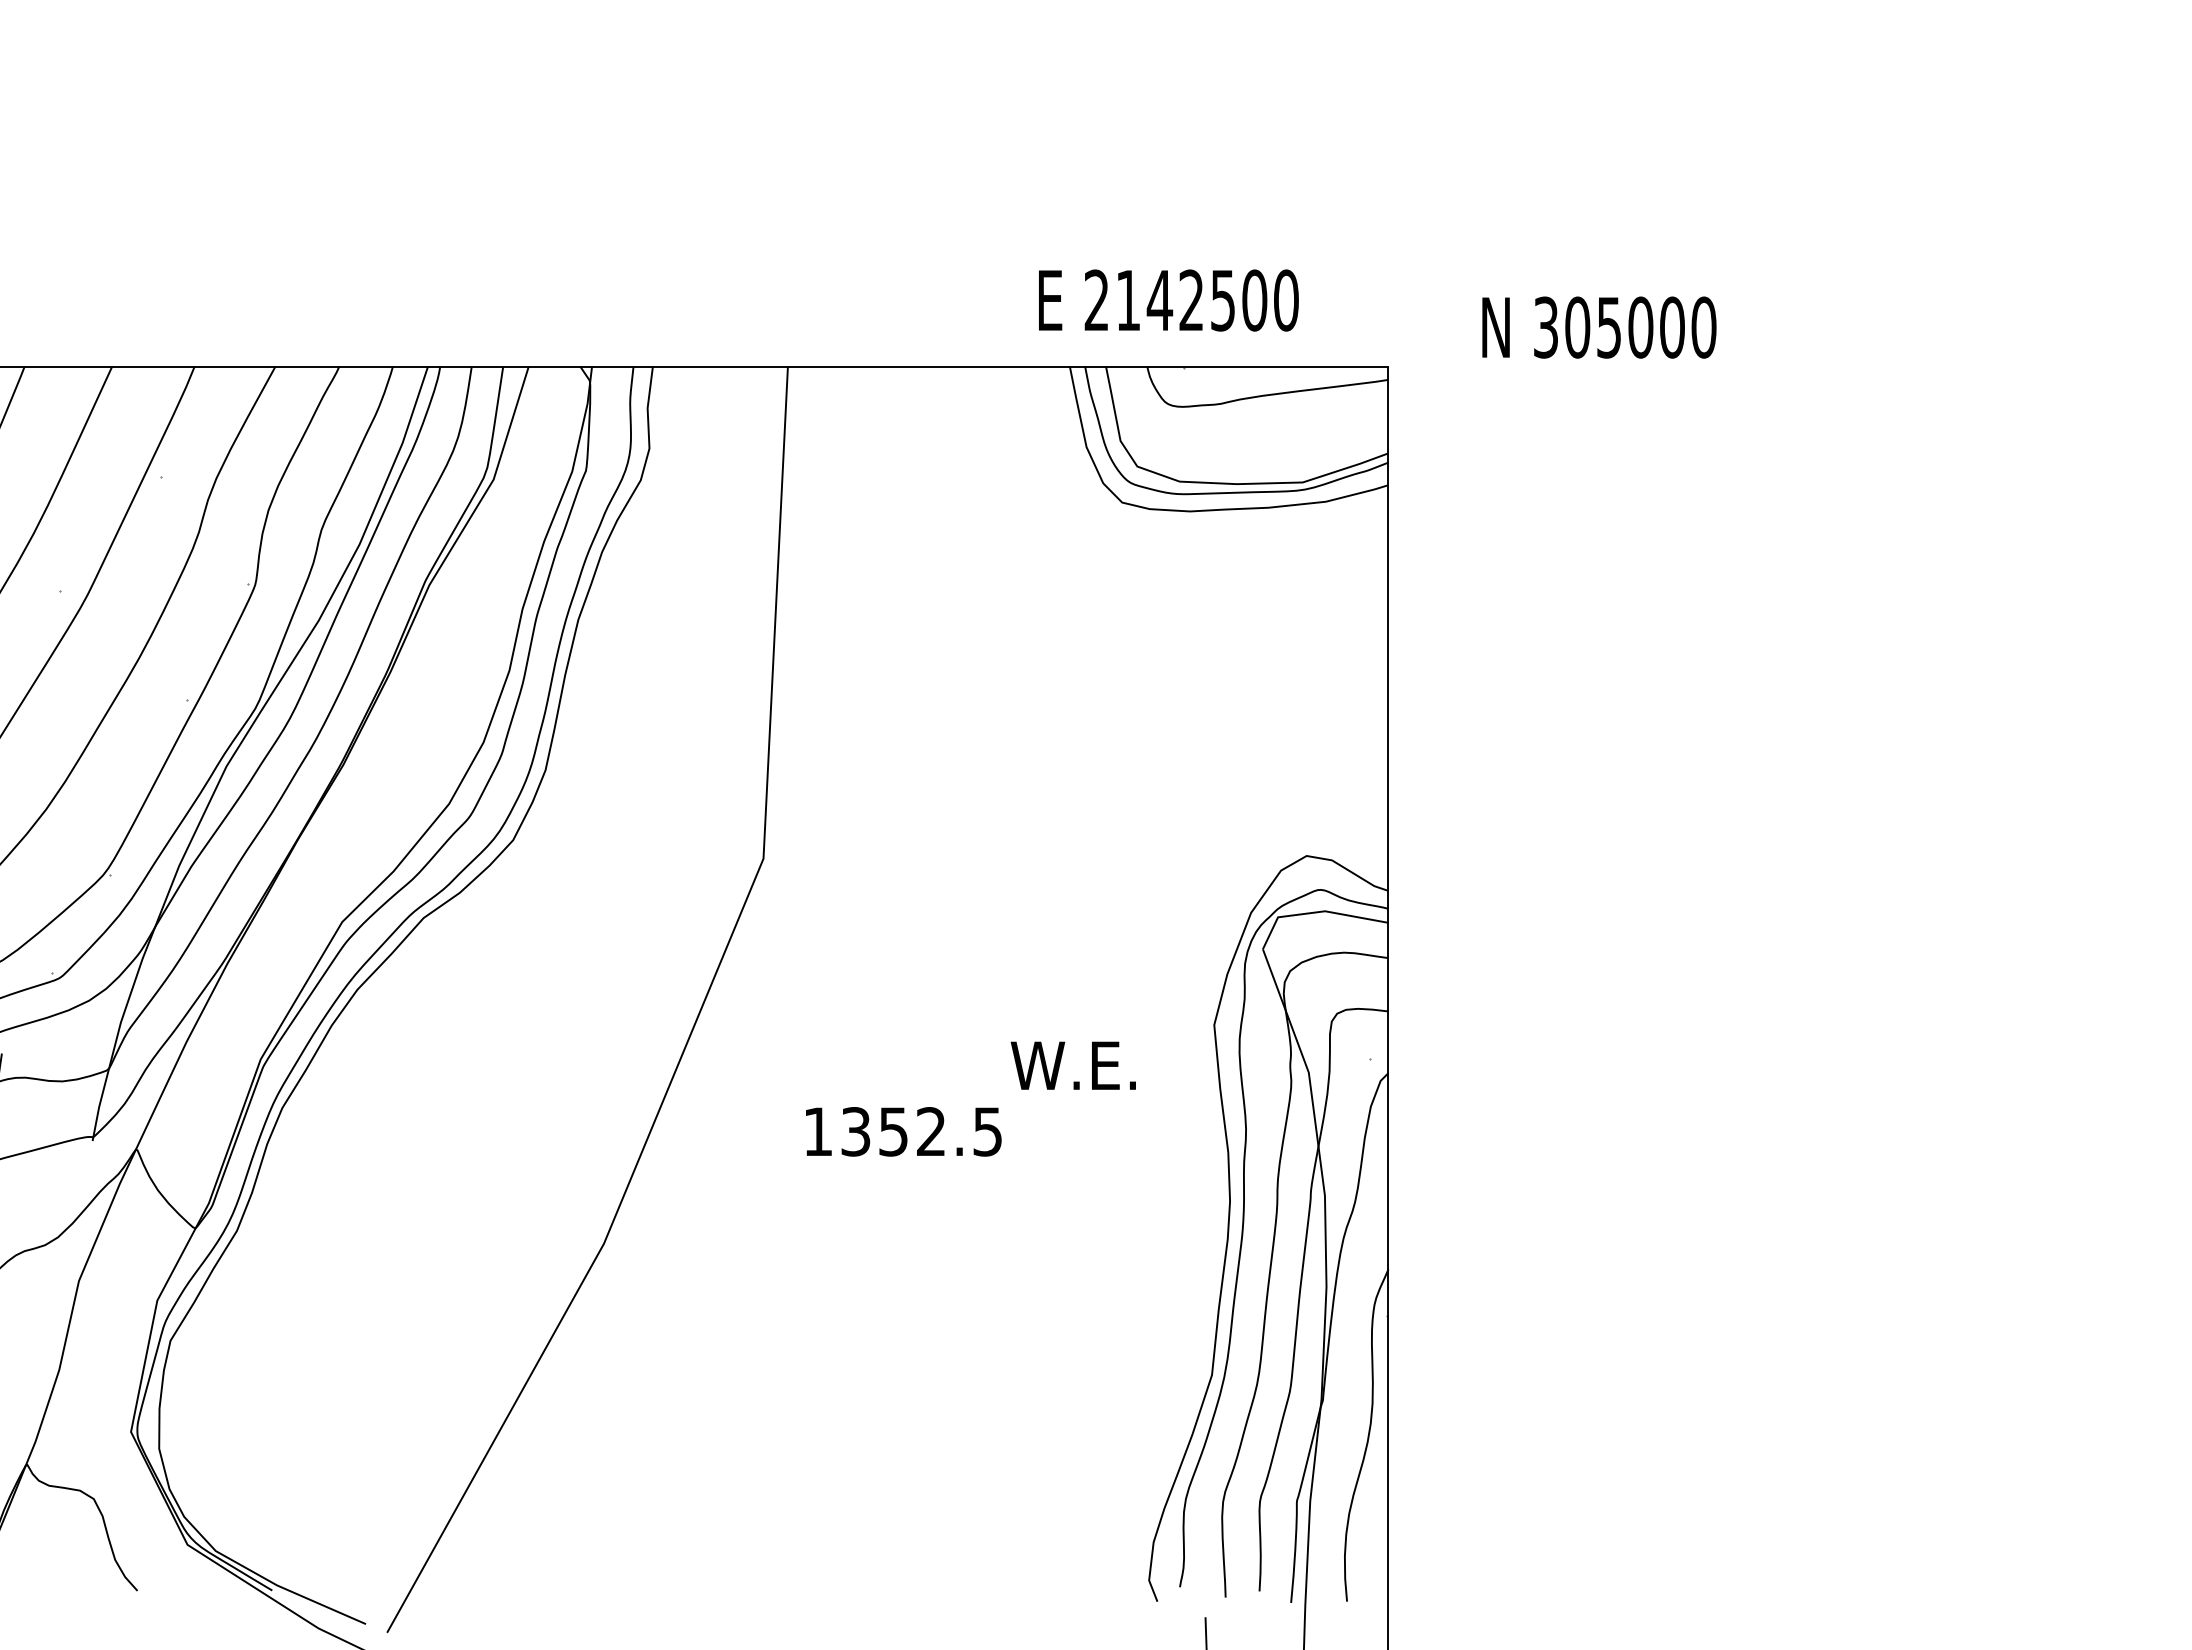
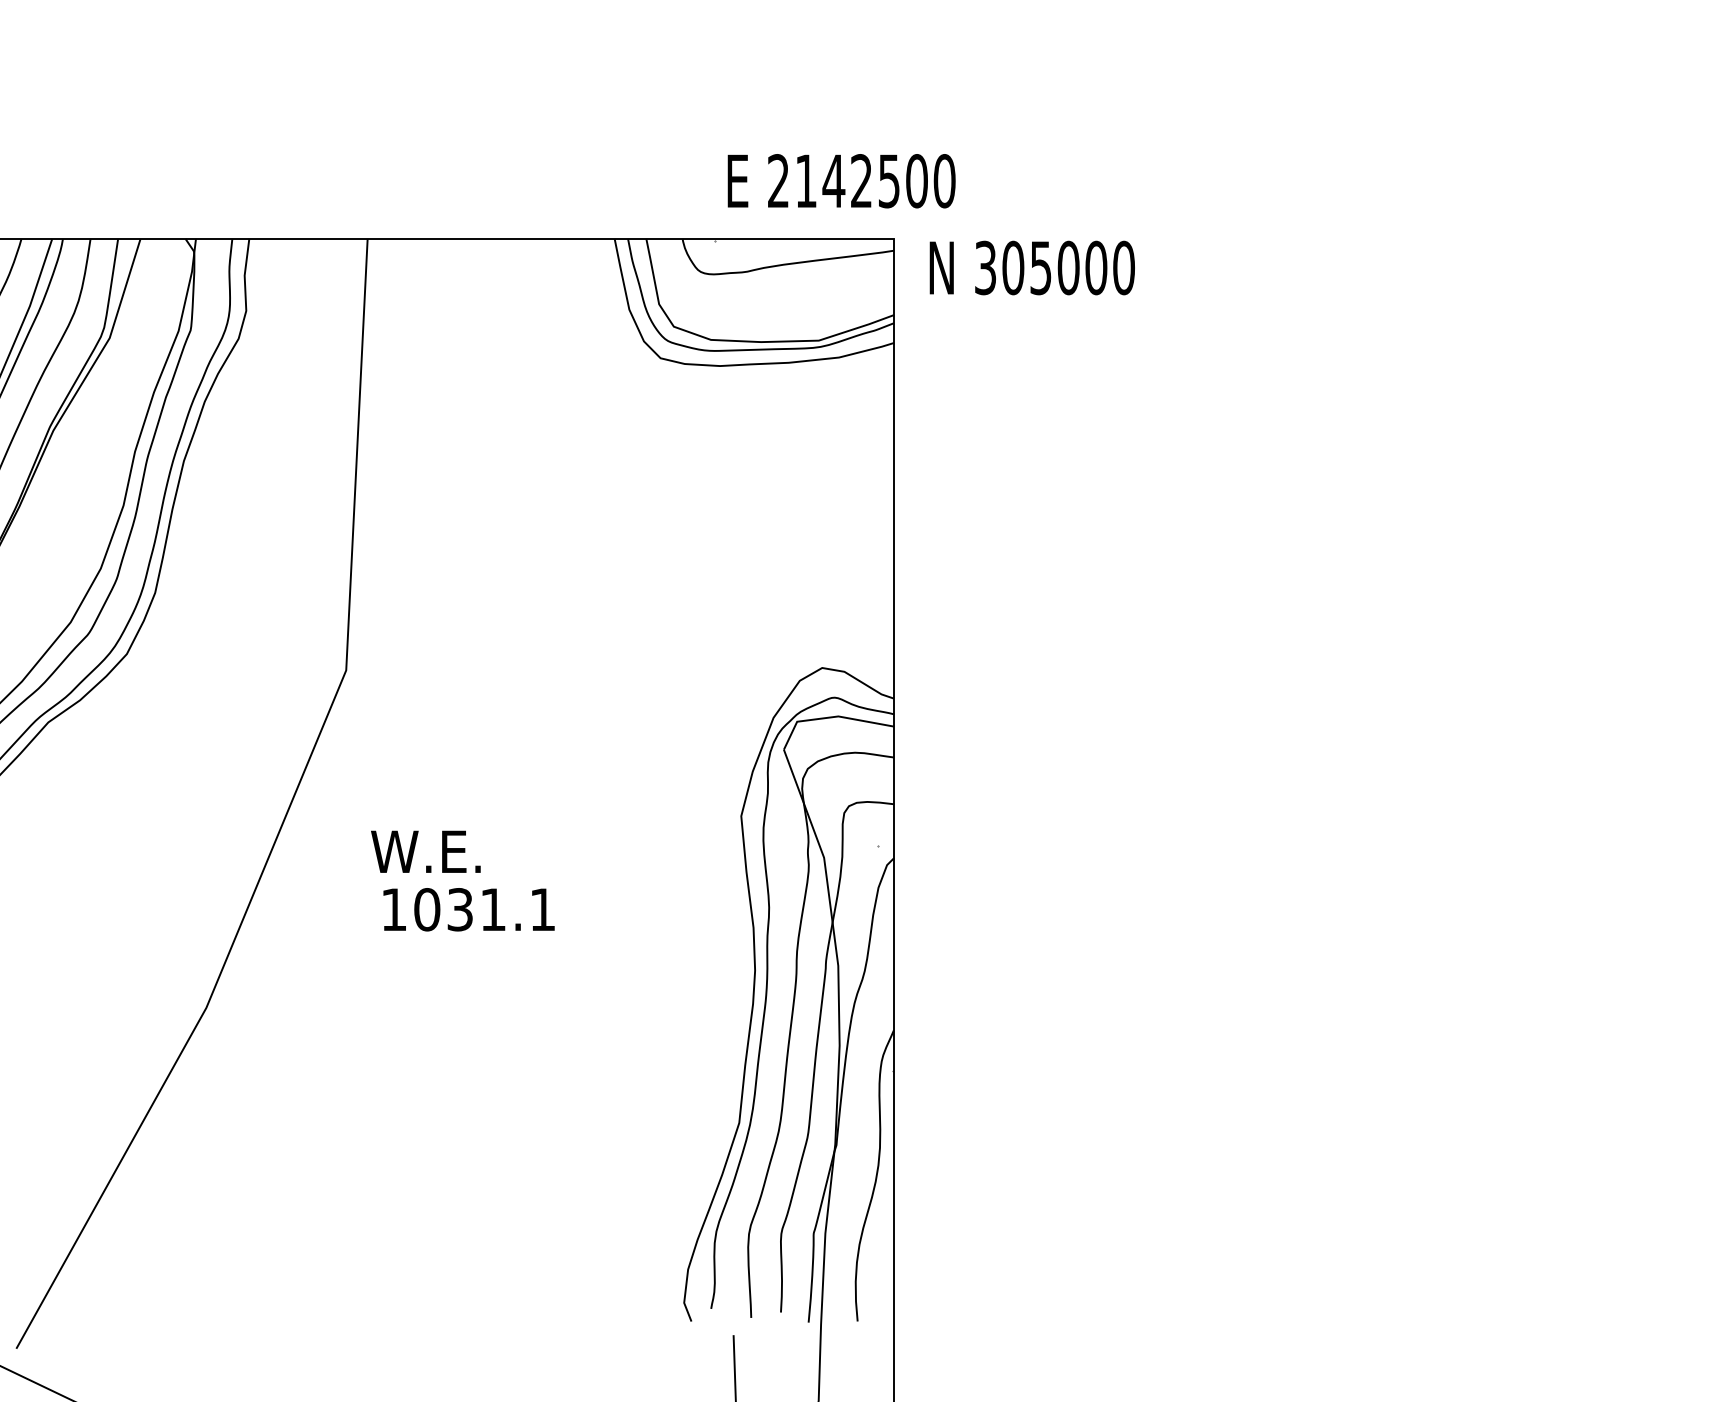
text: (1168, 300) -> (841, 181), moved
text: (1599, 327) -> (1032, 267), moved
text: (1072, 1065) -> (425, 851), moved
text: (921, 1131) -> (484, 909), 1352.5 -> 1031.1

